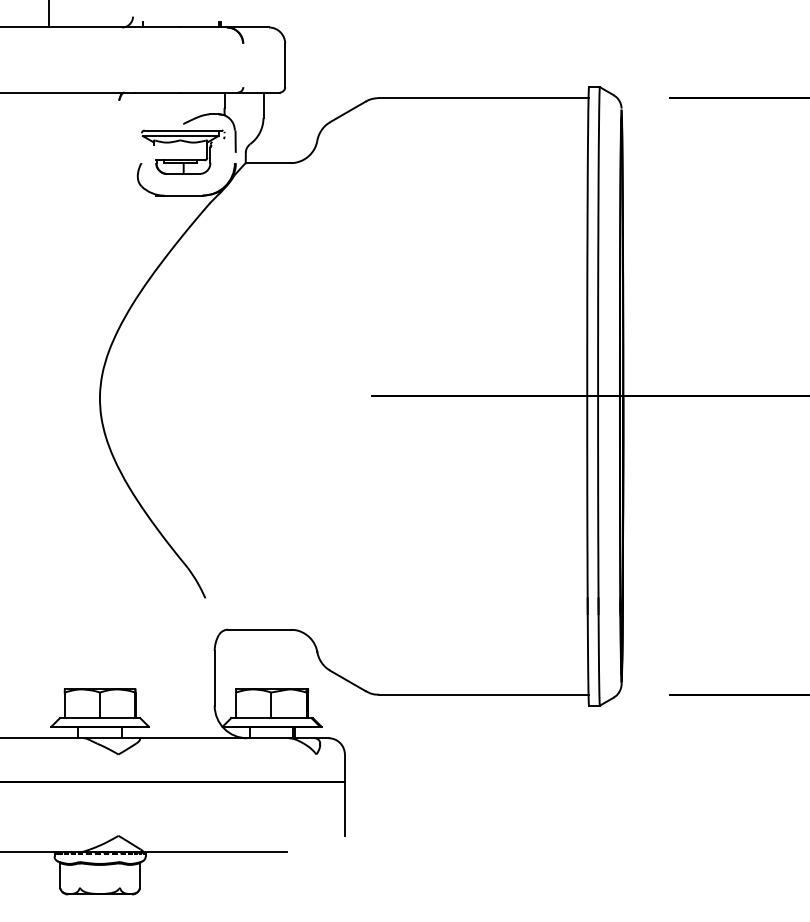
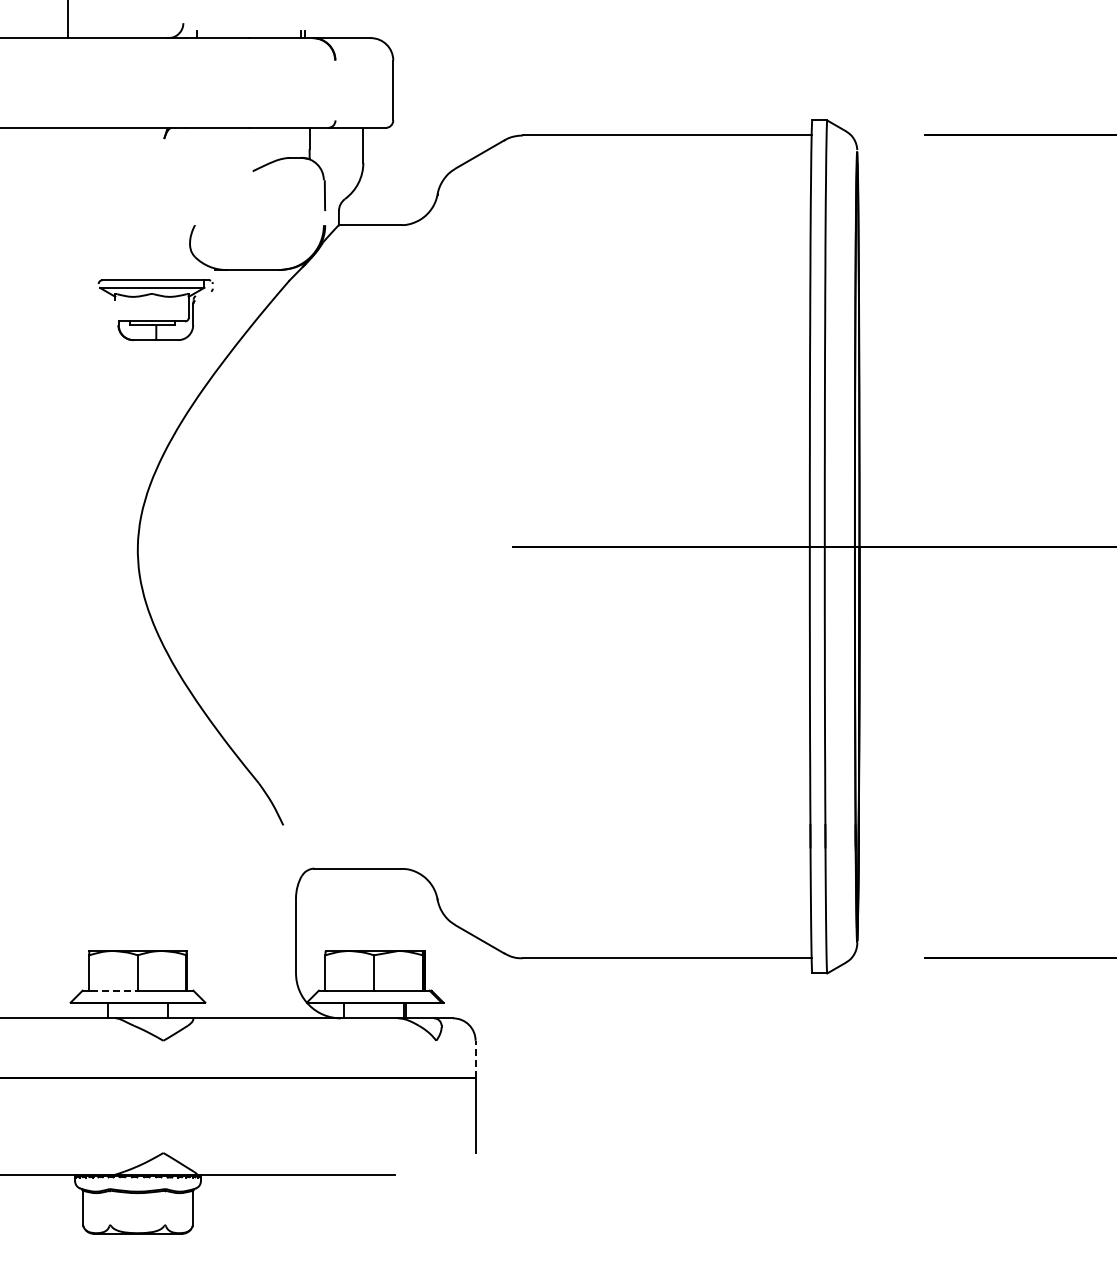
part: (183, 159) -> (155, 320), moved
line: (82, 718) -> (113, 990), solid -> dashed
line: (344, 768) -> (475, 1059), solid -> dashed

